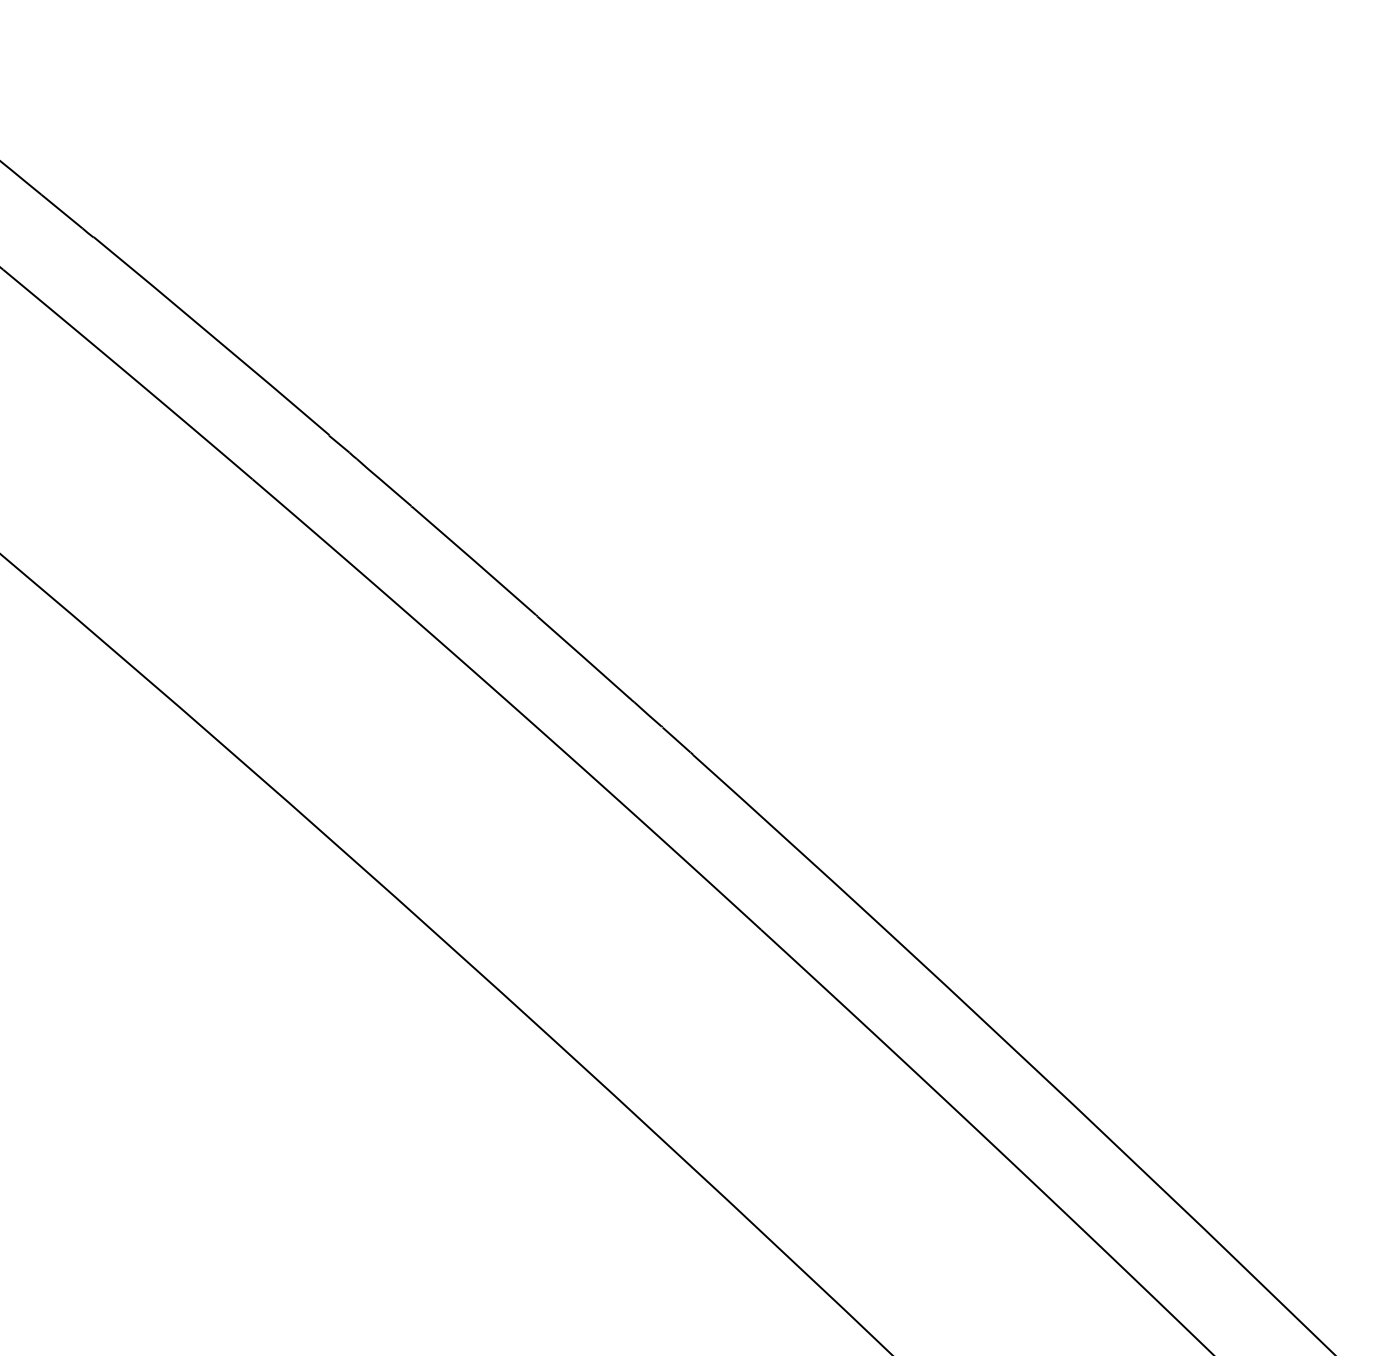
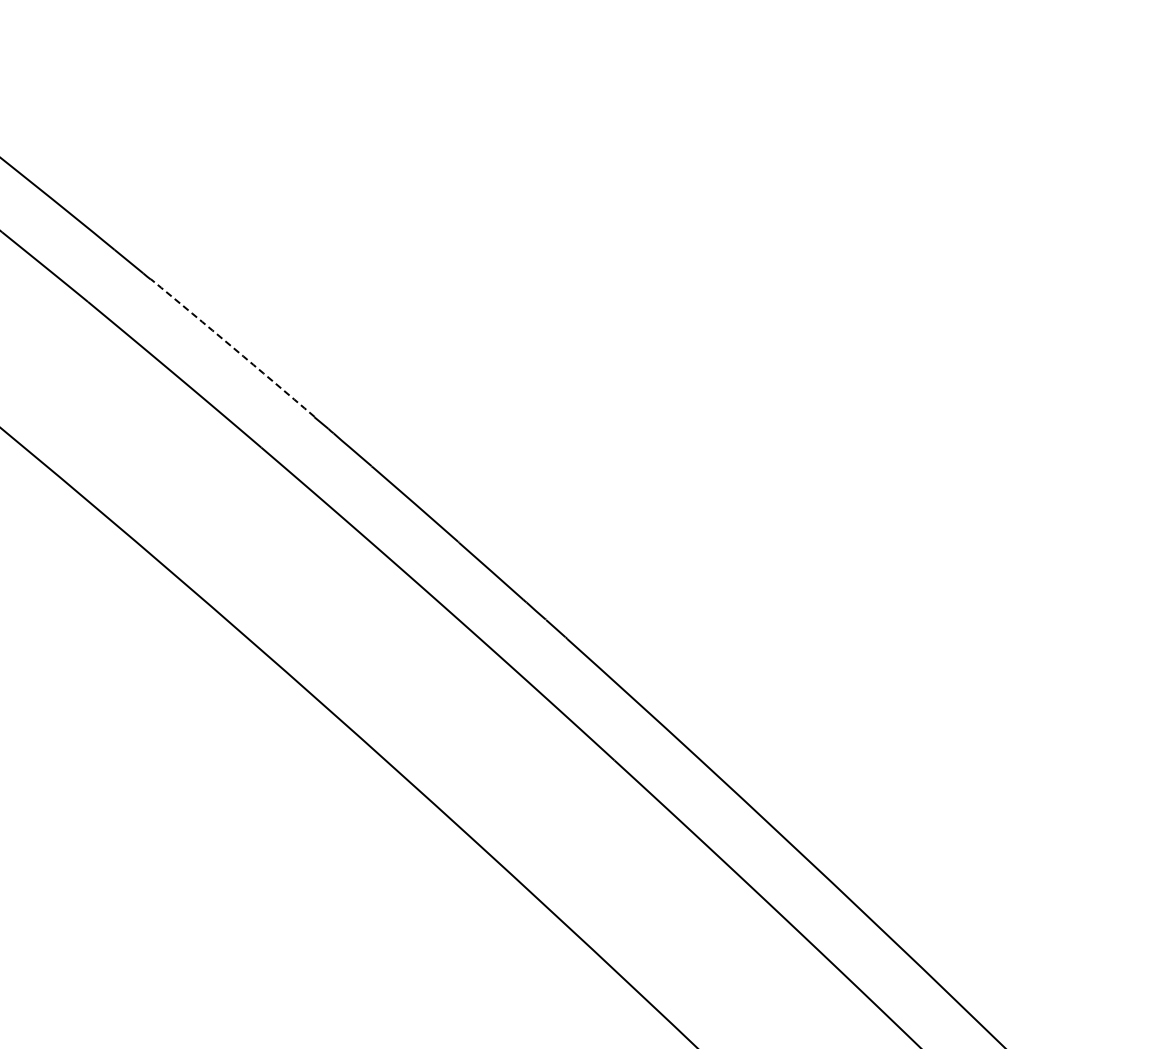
arc: (212, 335) -> (233, 347), solid -> dashed

